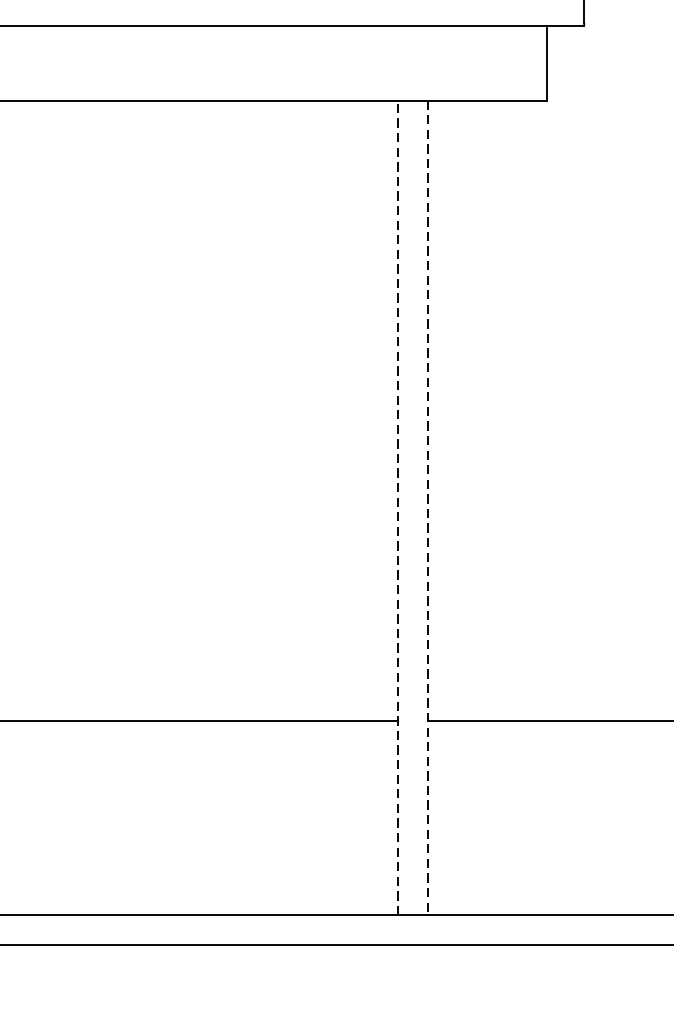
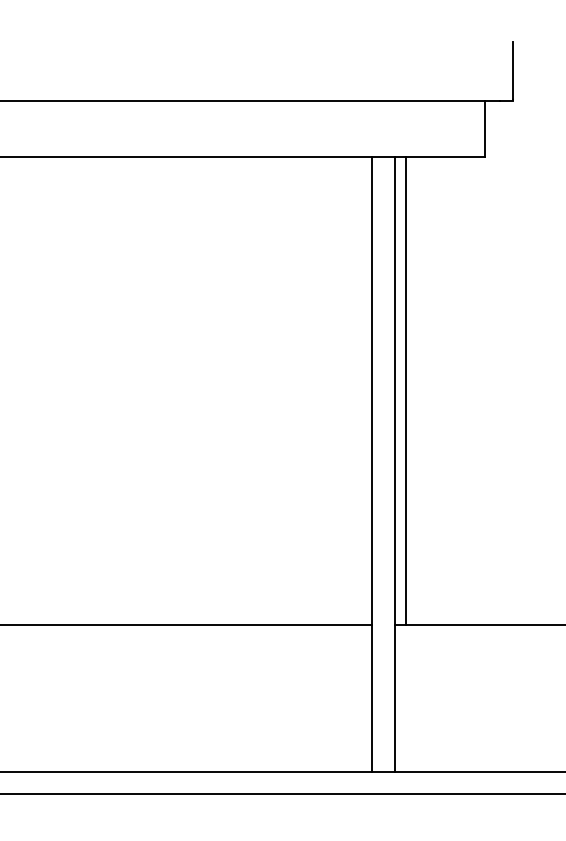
line: (443, 411) -> (406, 391), added
line: (397, 507) -> (372, 464), dashed -> solid
line: (427, 509) -> (394, 465), dashed -> solid

